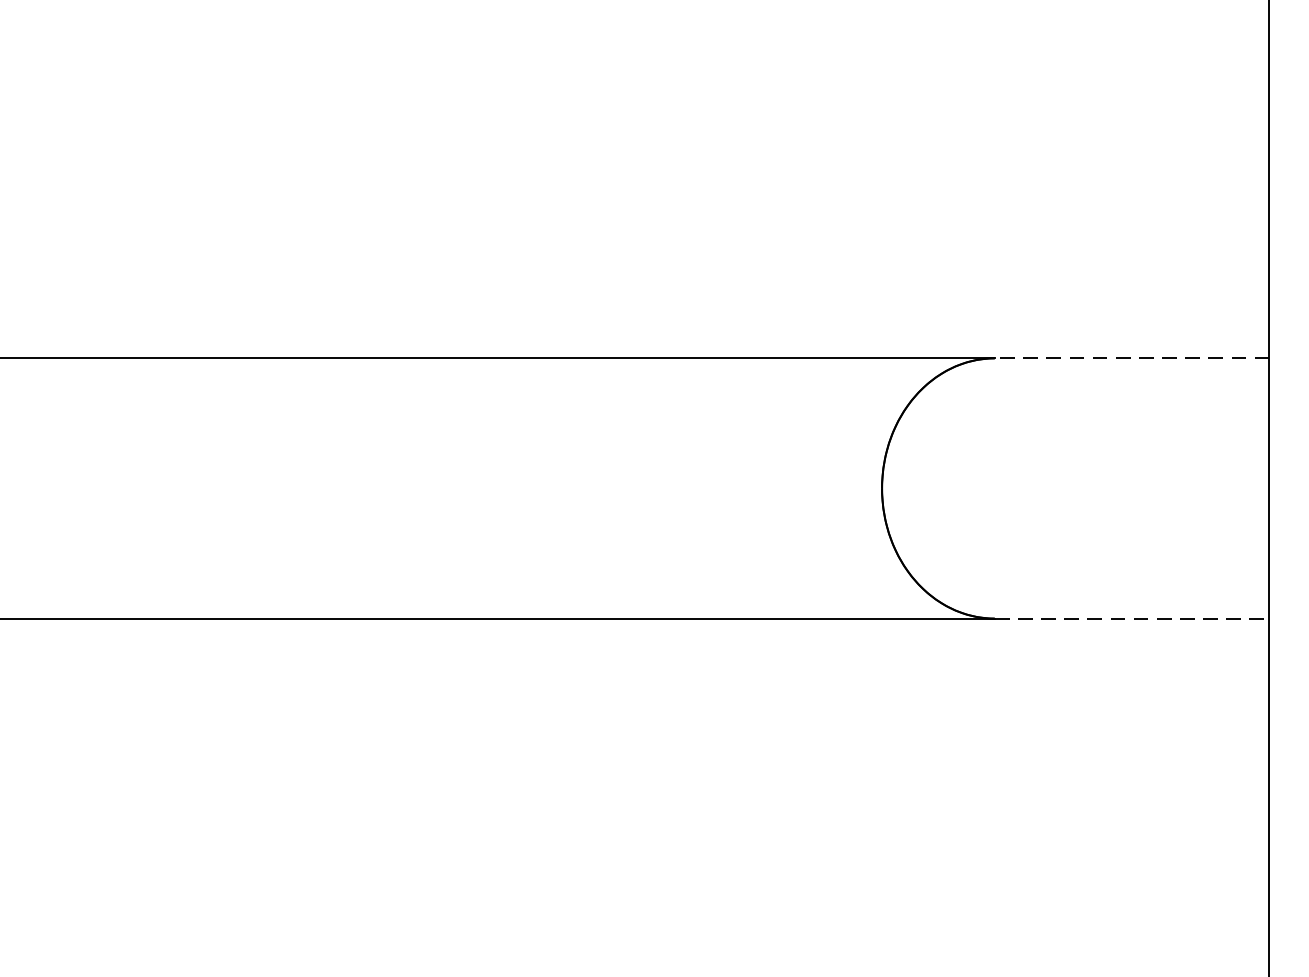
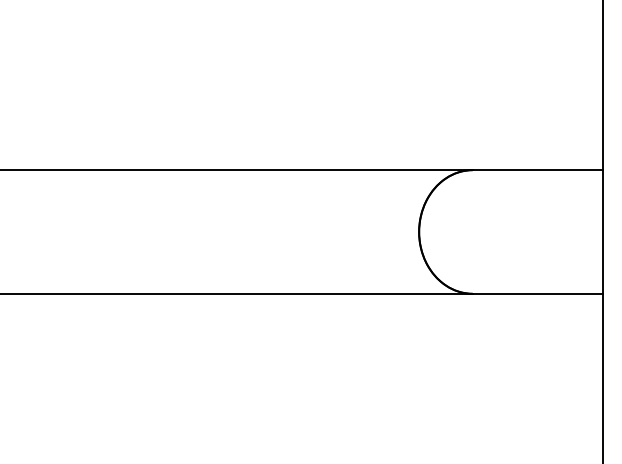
line: (1131, 359) -> (537, 170), dashed -> solid
line: (1133, 617) -> (538, 293), dashed -> solid

